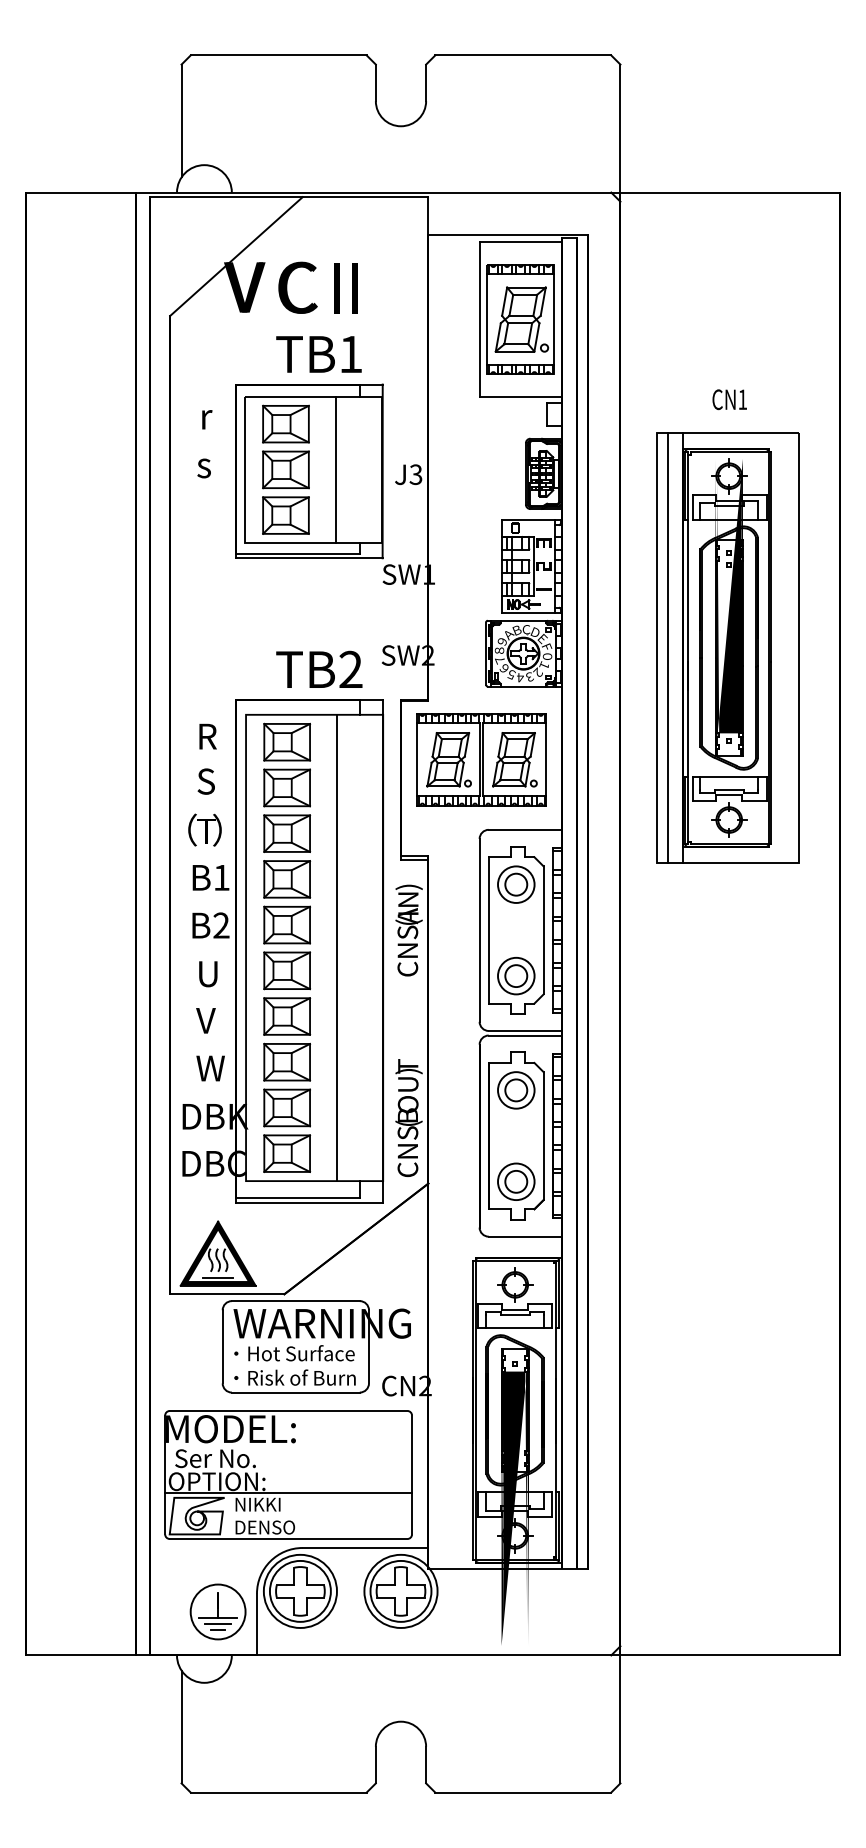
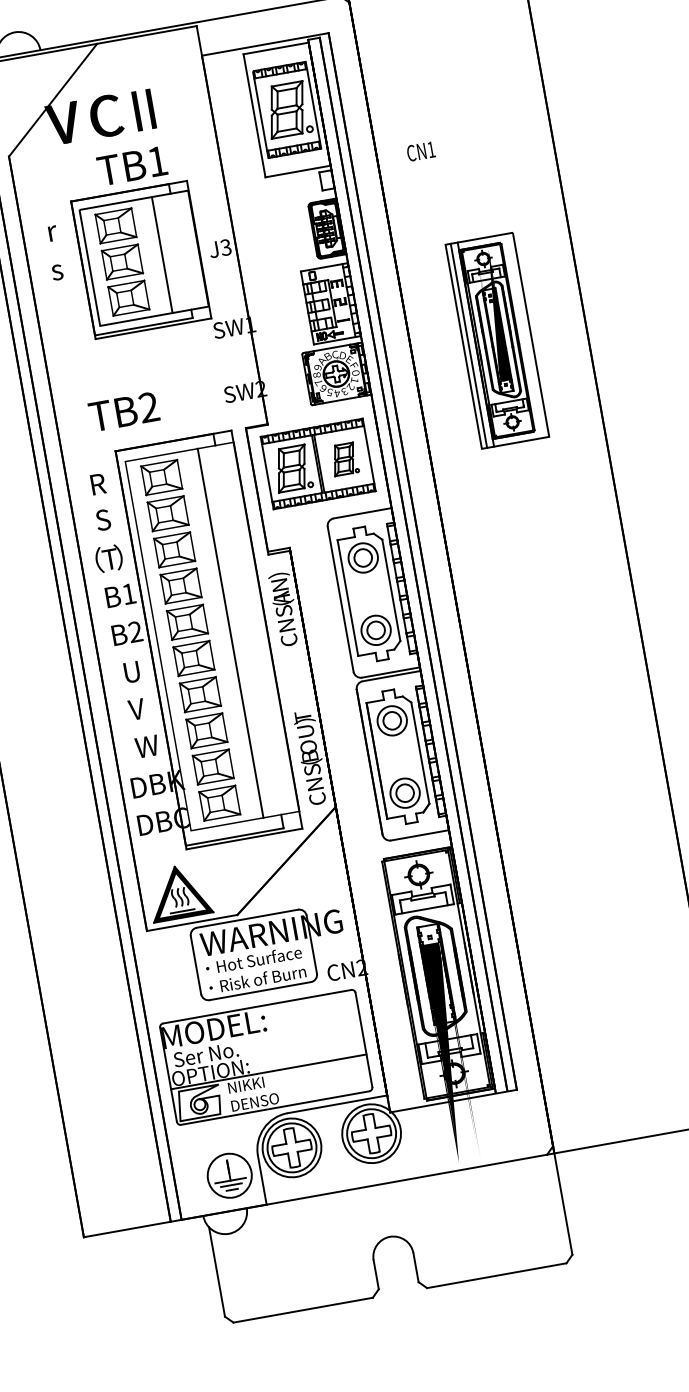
text: (729, 399) -> (420, 151), moved
part: (727, 647) -> (497, 340), size x0.6
text: (319, 668) -> (124, 410), moved
part: (514, 759) -> (344, 459), size x0.7

